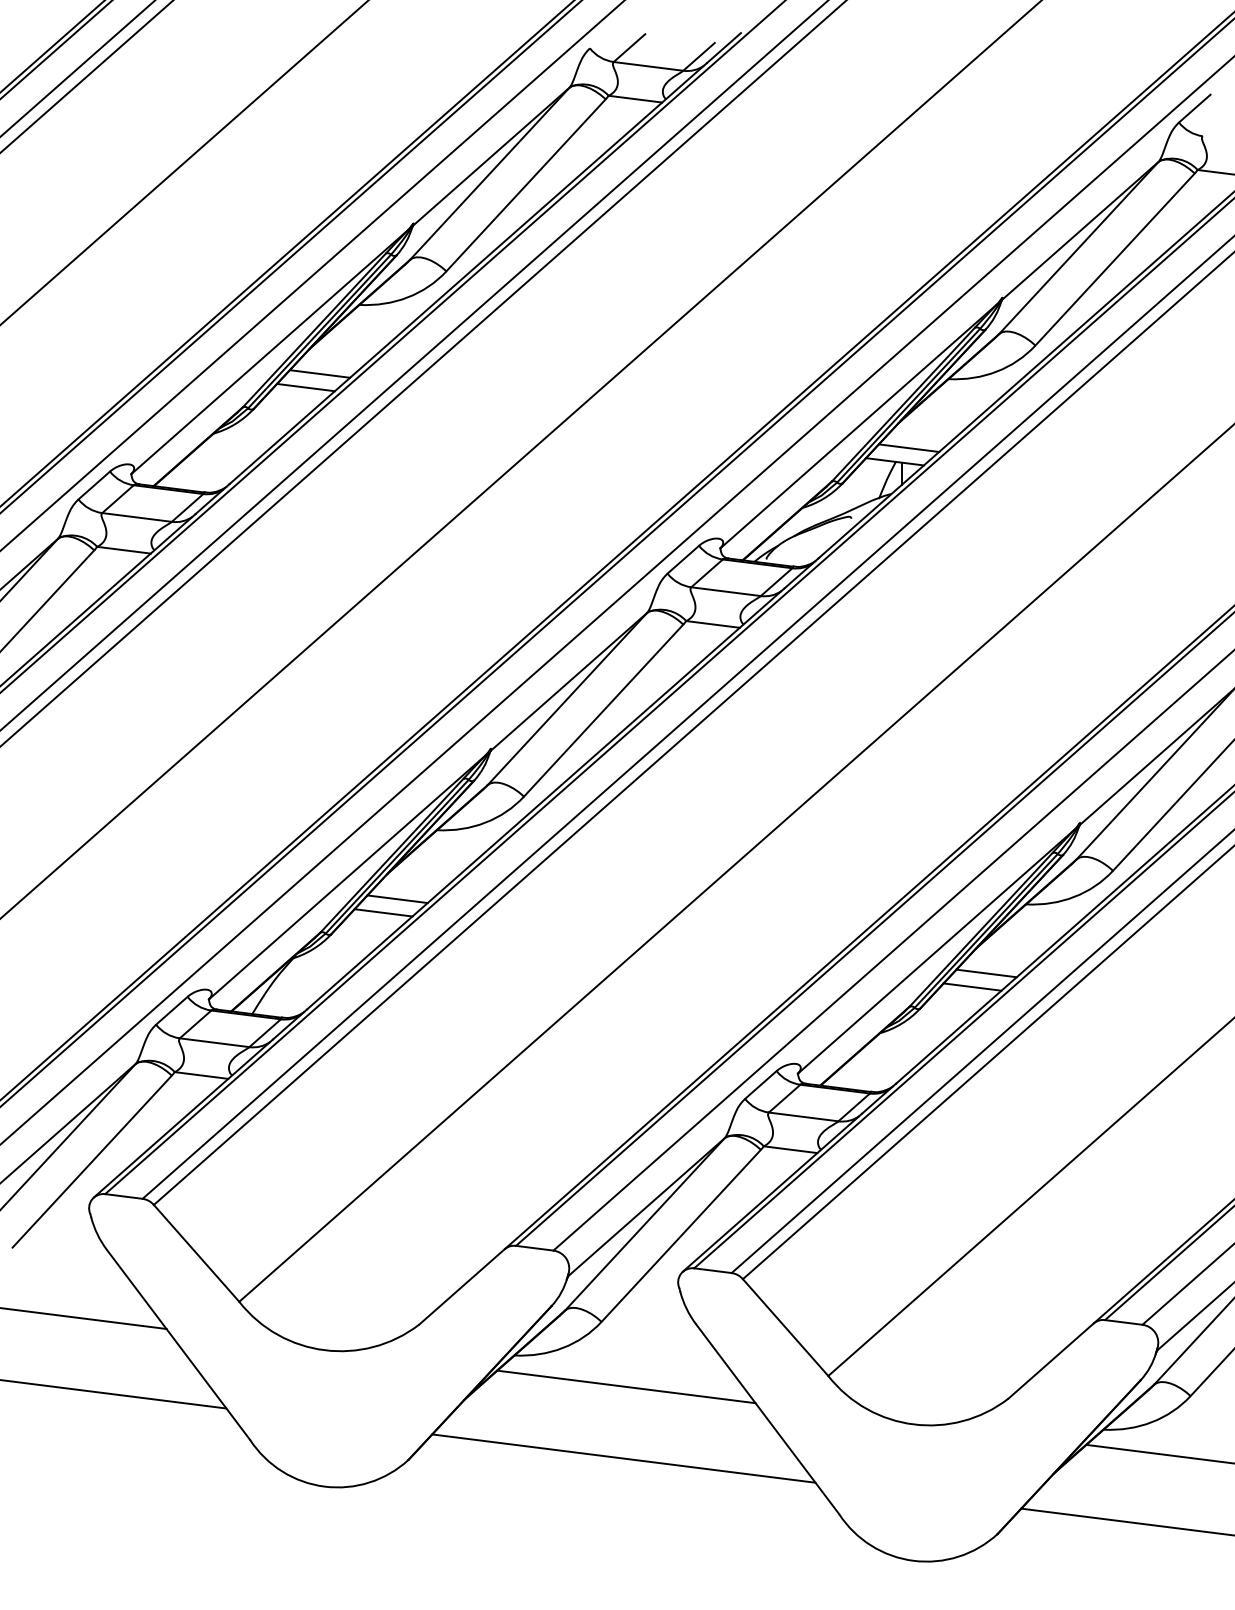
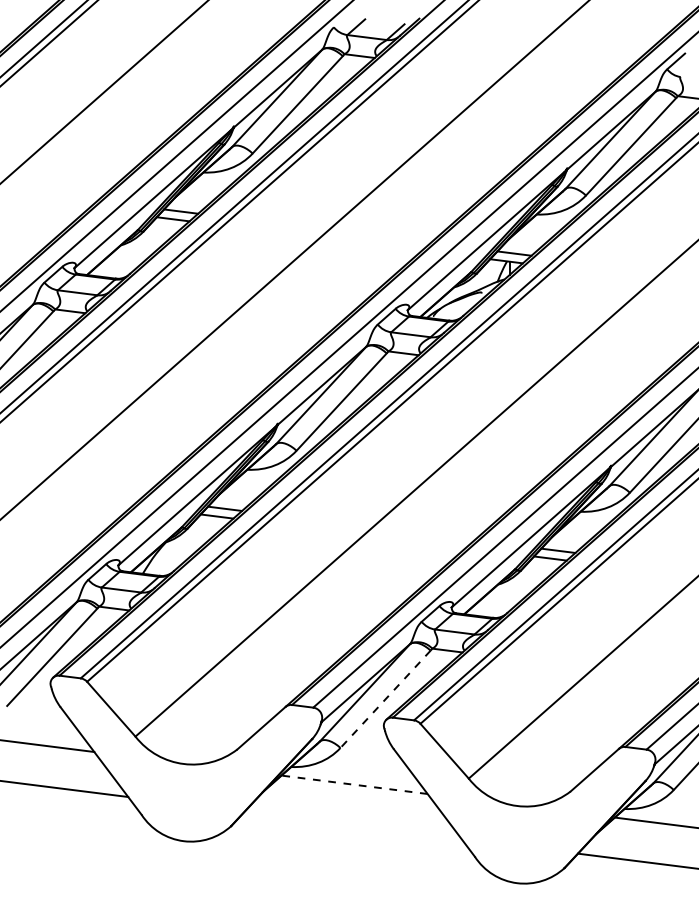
line: (681, 1236) -> (385, 699), solid -> dashed
line: (626, 1386) -> (354, 784), solid -> dashed
line: (622, 1458) -> (352, 825), removed

